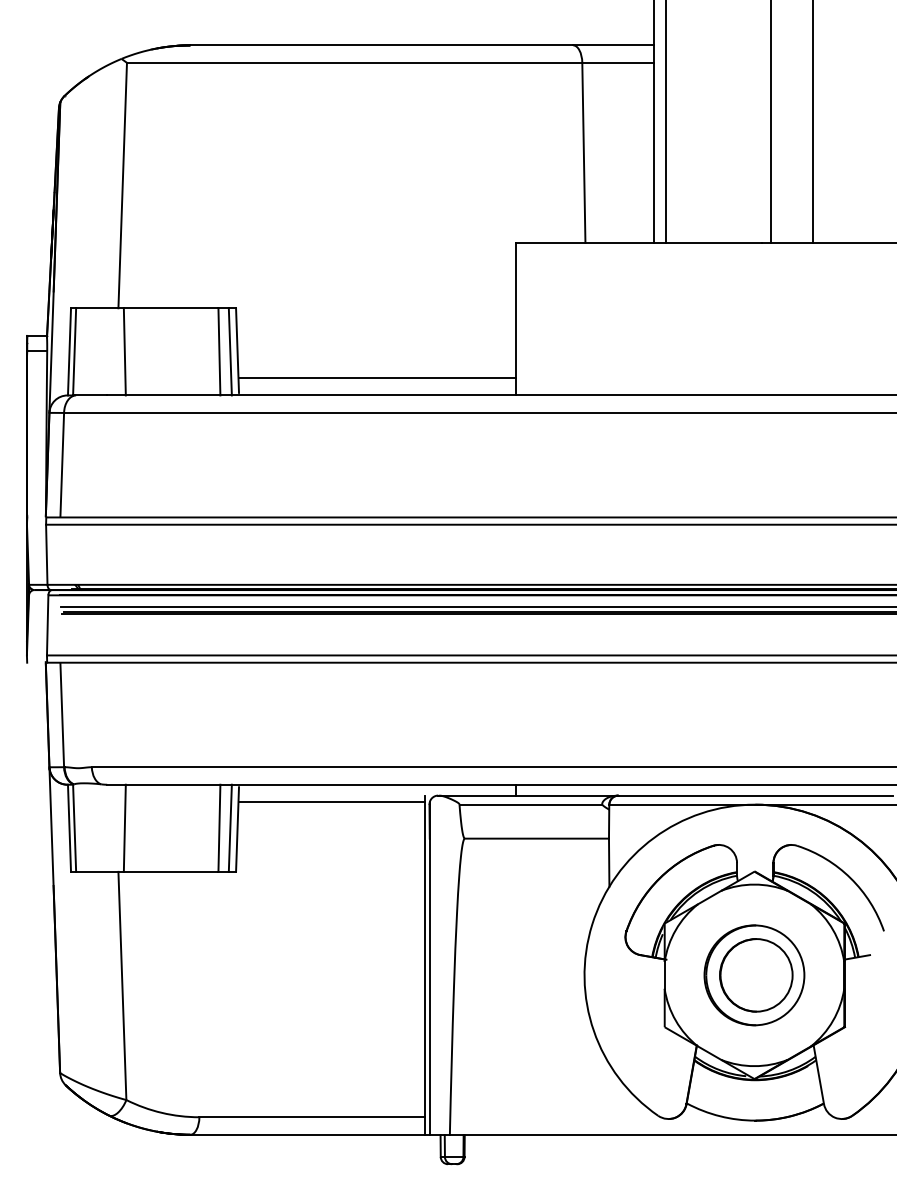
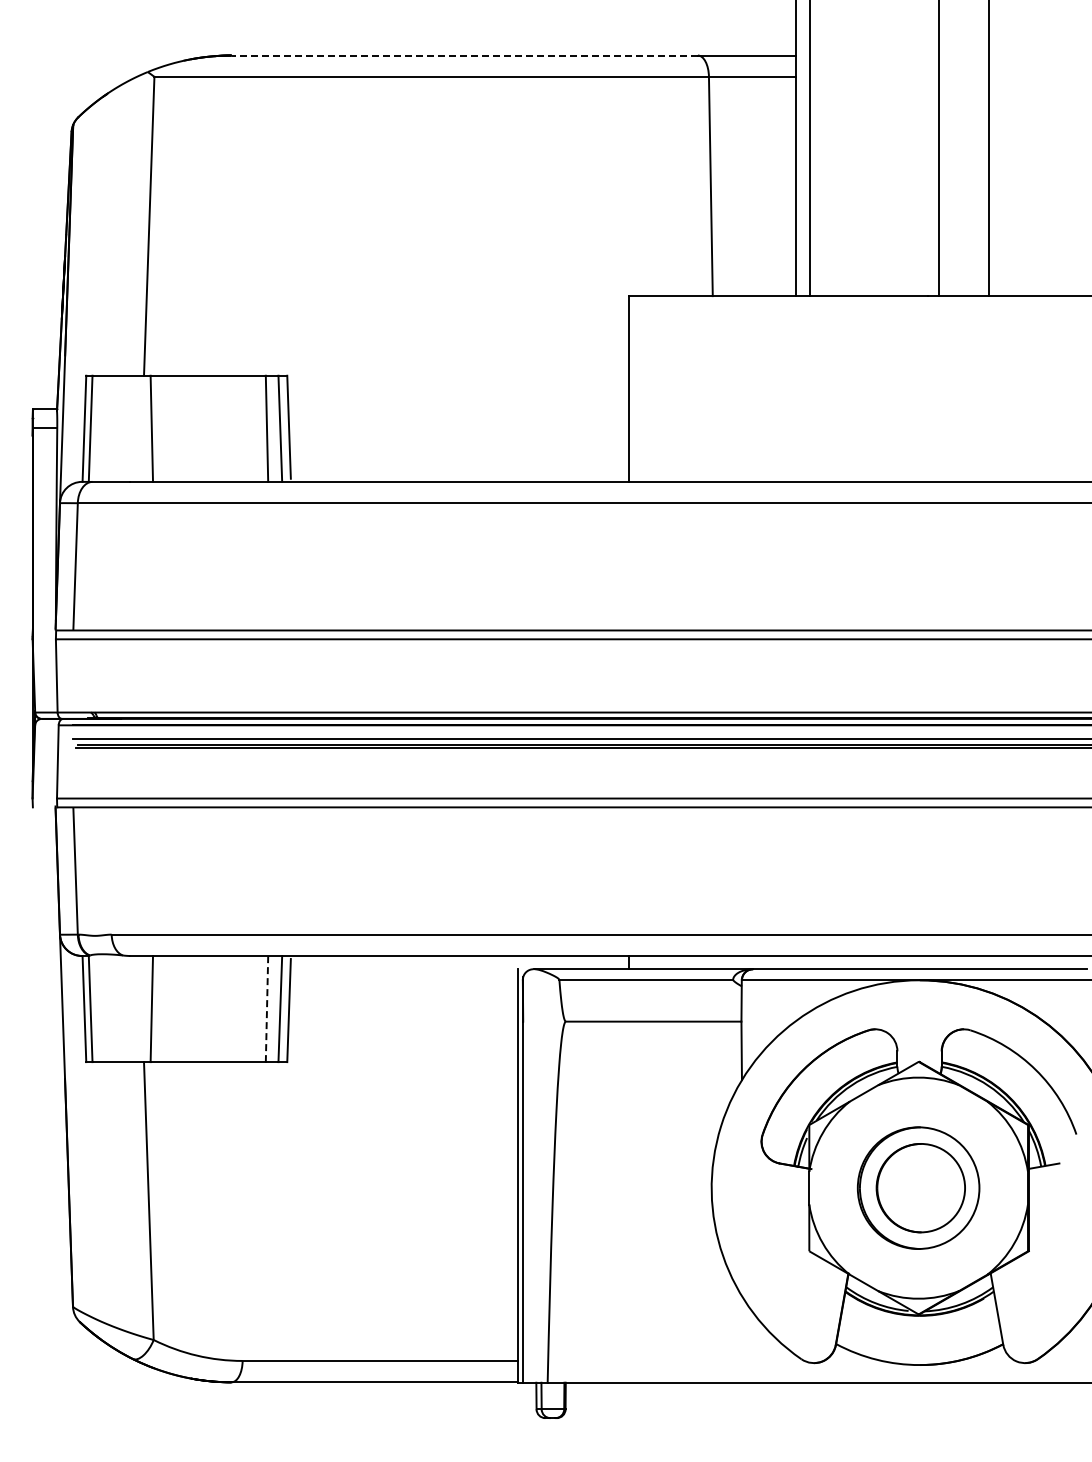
line: (381, 45) -> (464, 55), solid -> dashed
line: (377, 377) -> (459, 460), removed
line: (331, 802) -> (403, 977), removed
line: (219, 827) -> (267, 1008), solid -> dashed

